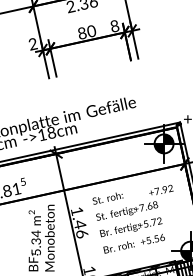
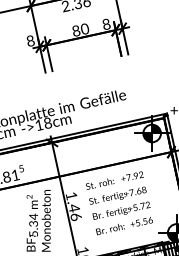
text: (33, 44) -> (31, 41), 2 -> 8
text: (161, 189) -> (132, 175), moved

